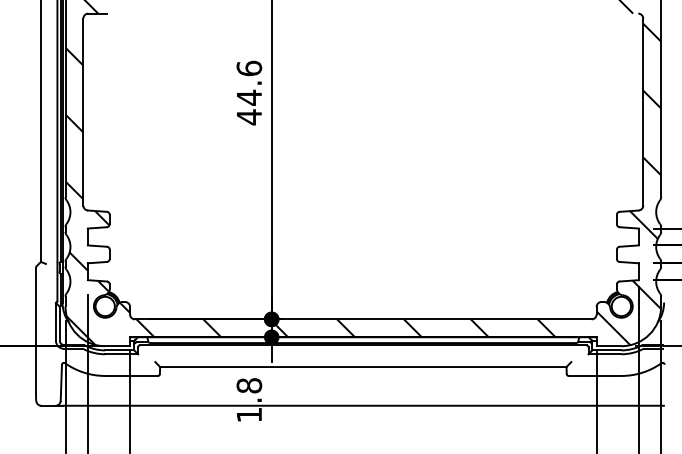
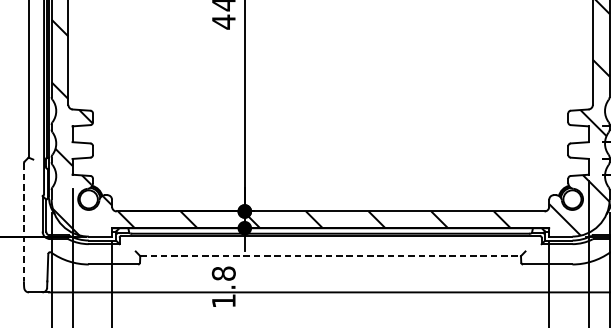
line: (36, 330) -> (24, 221), solid -> dashed
line: (363, 367) -> (330, 256), solid -> dashed

